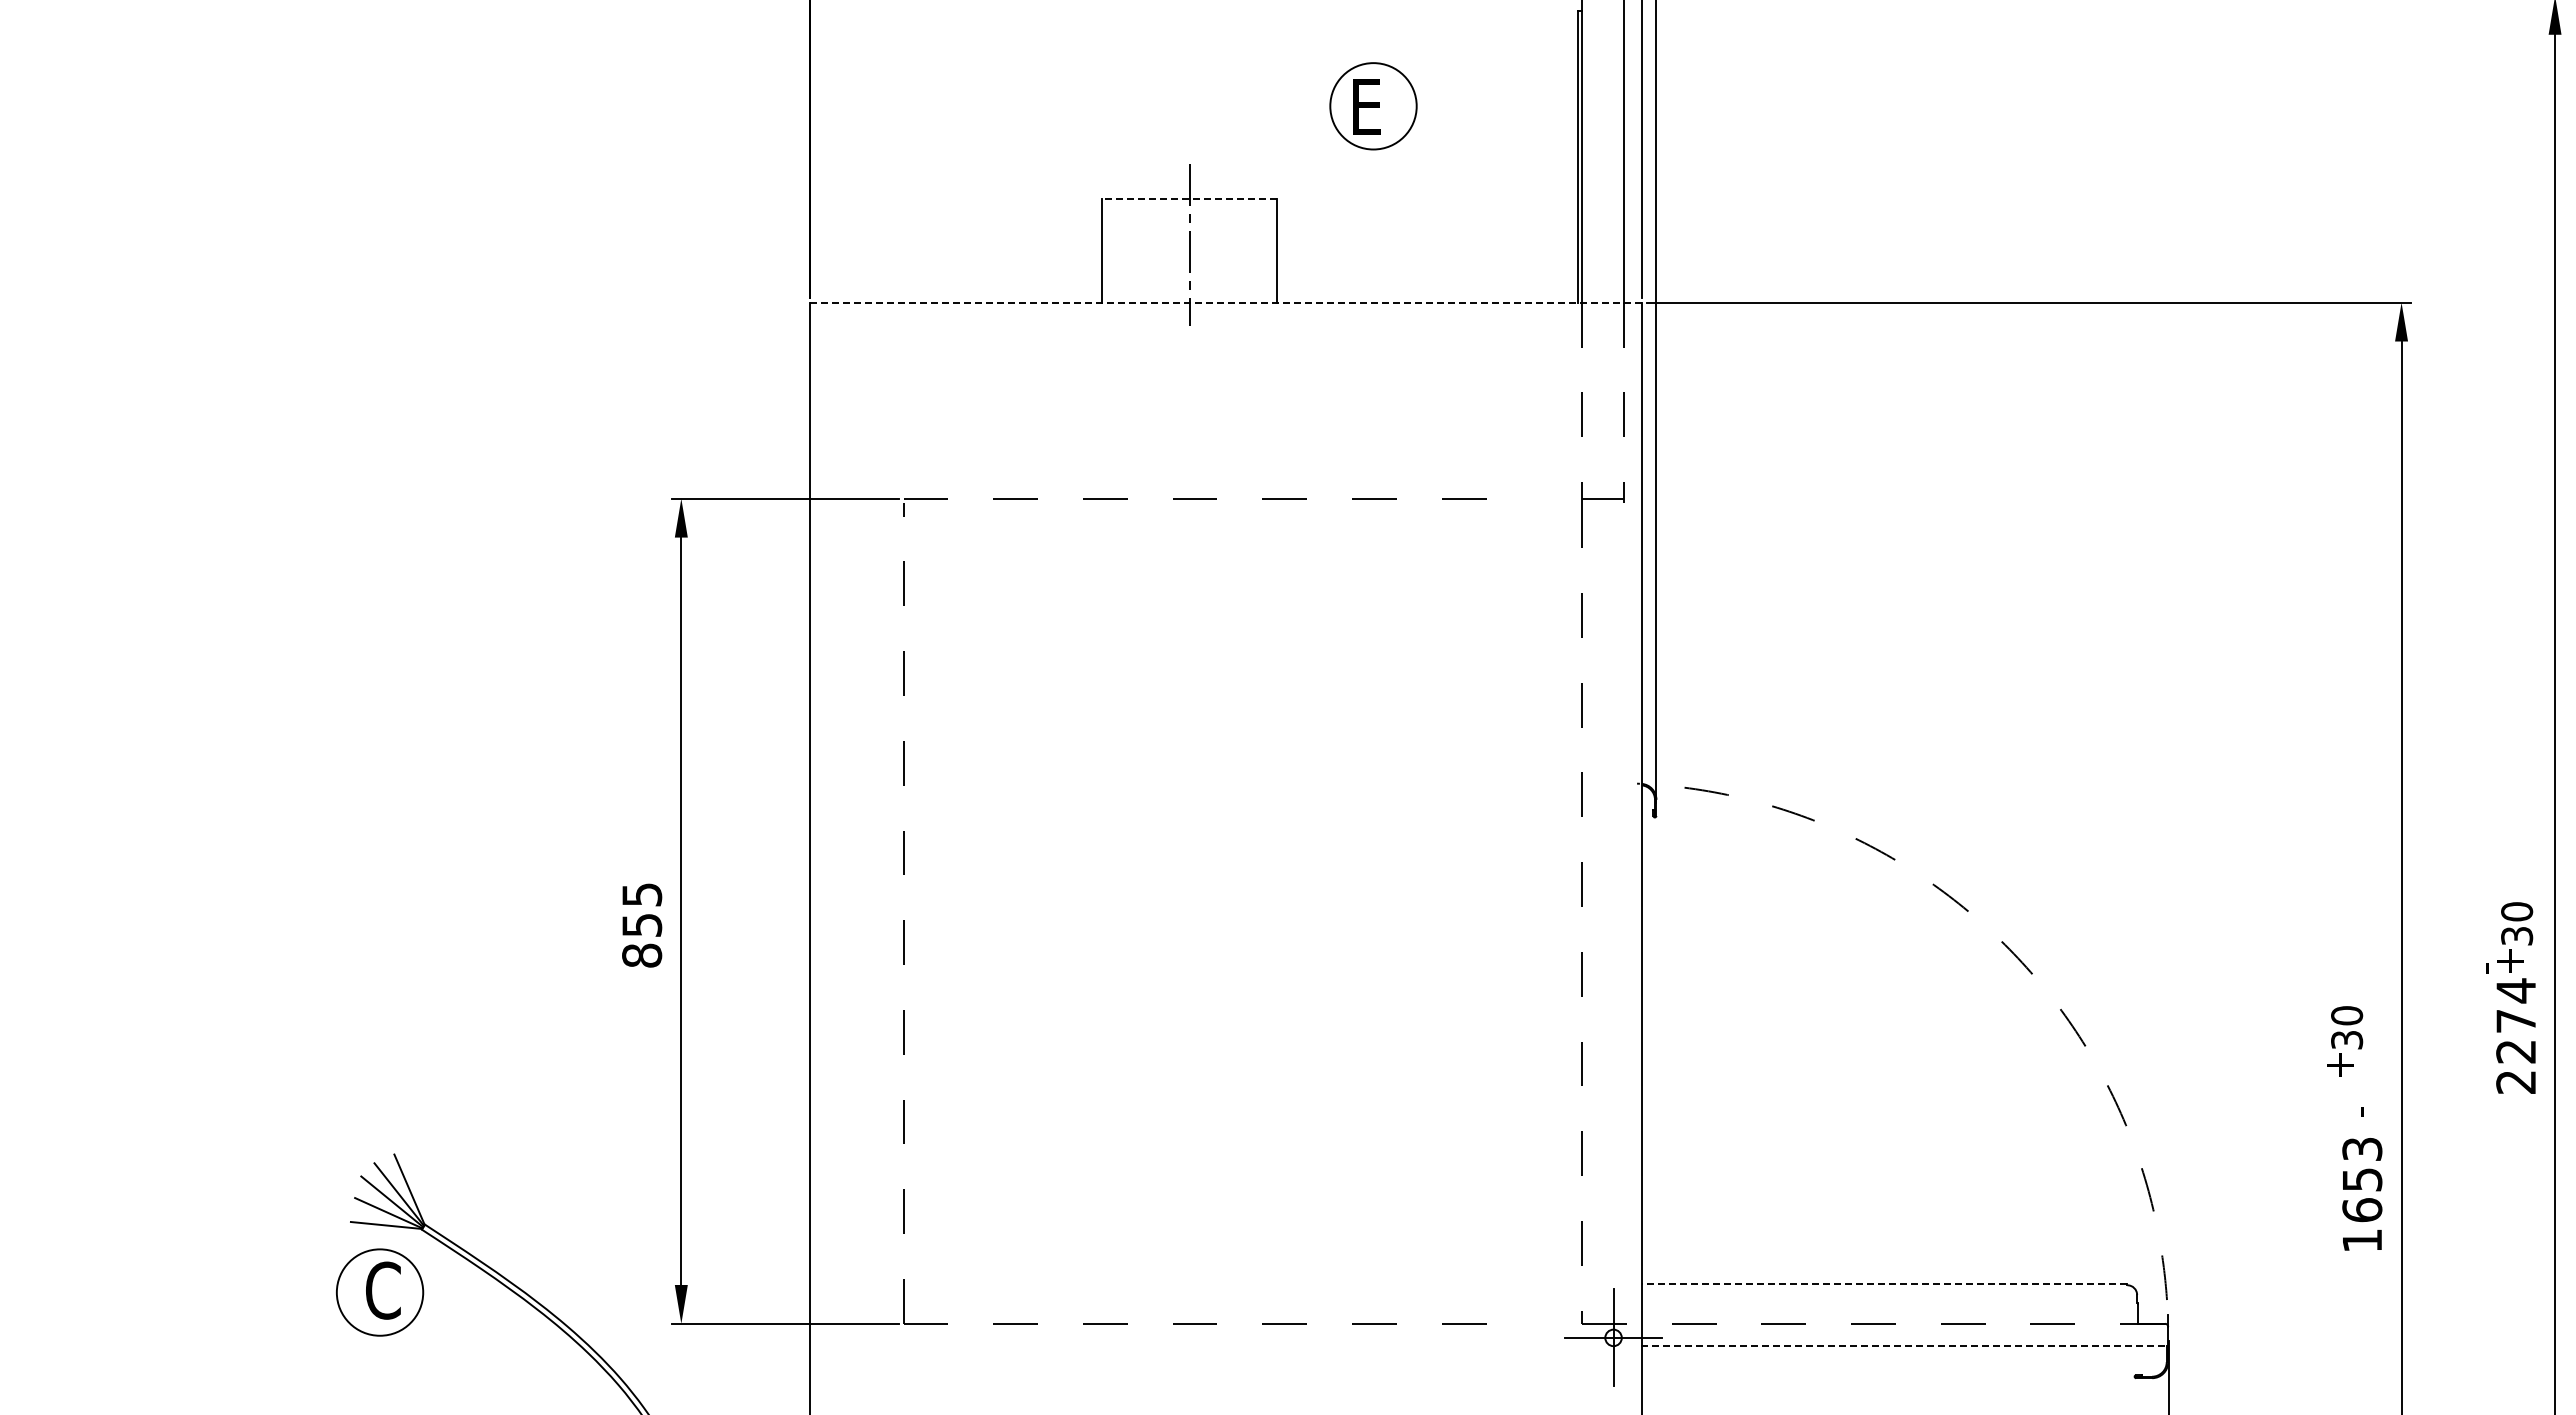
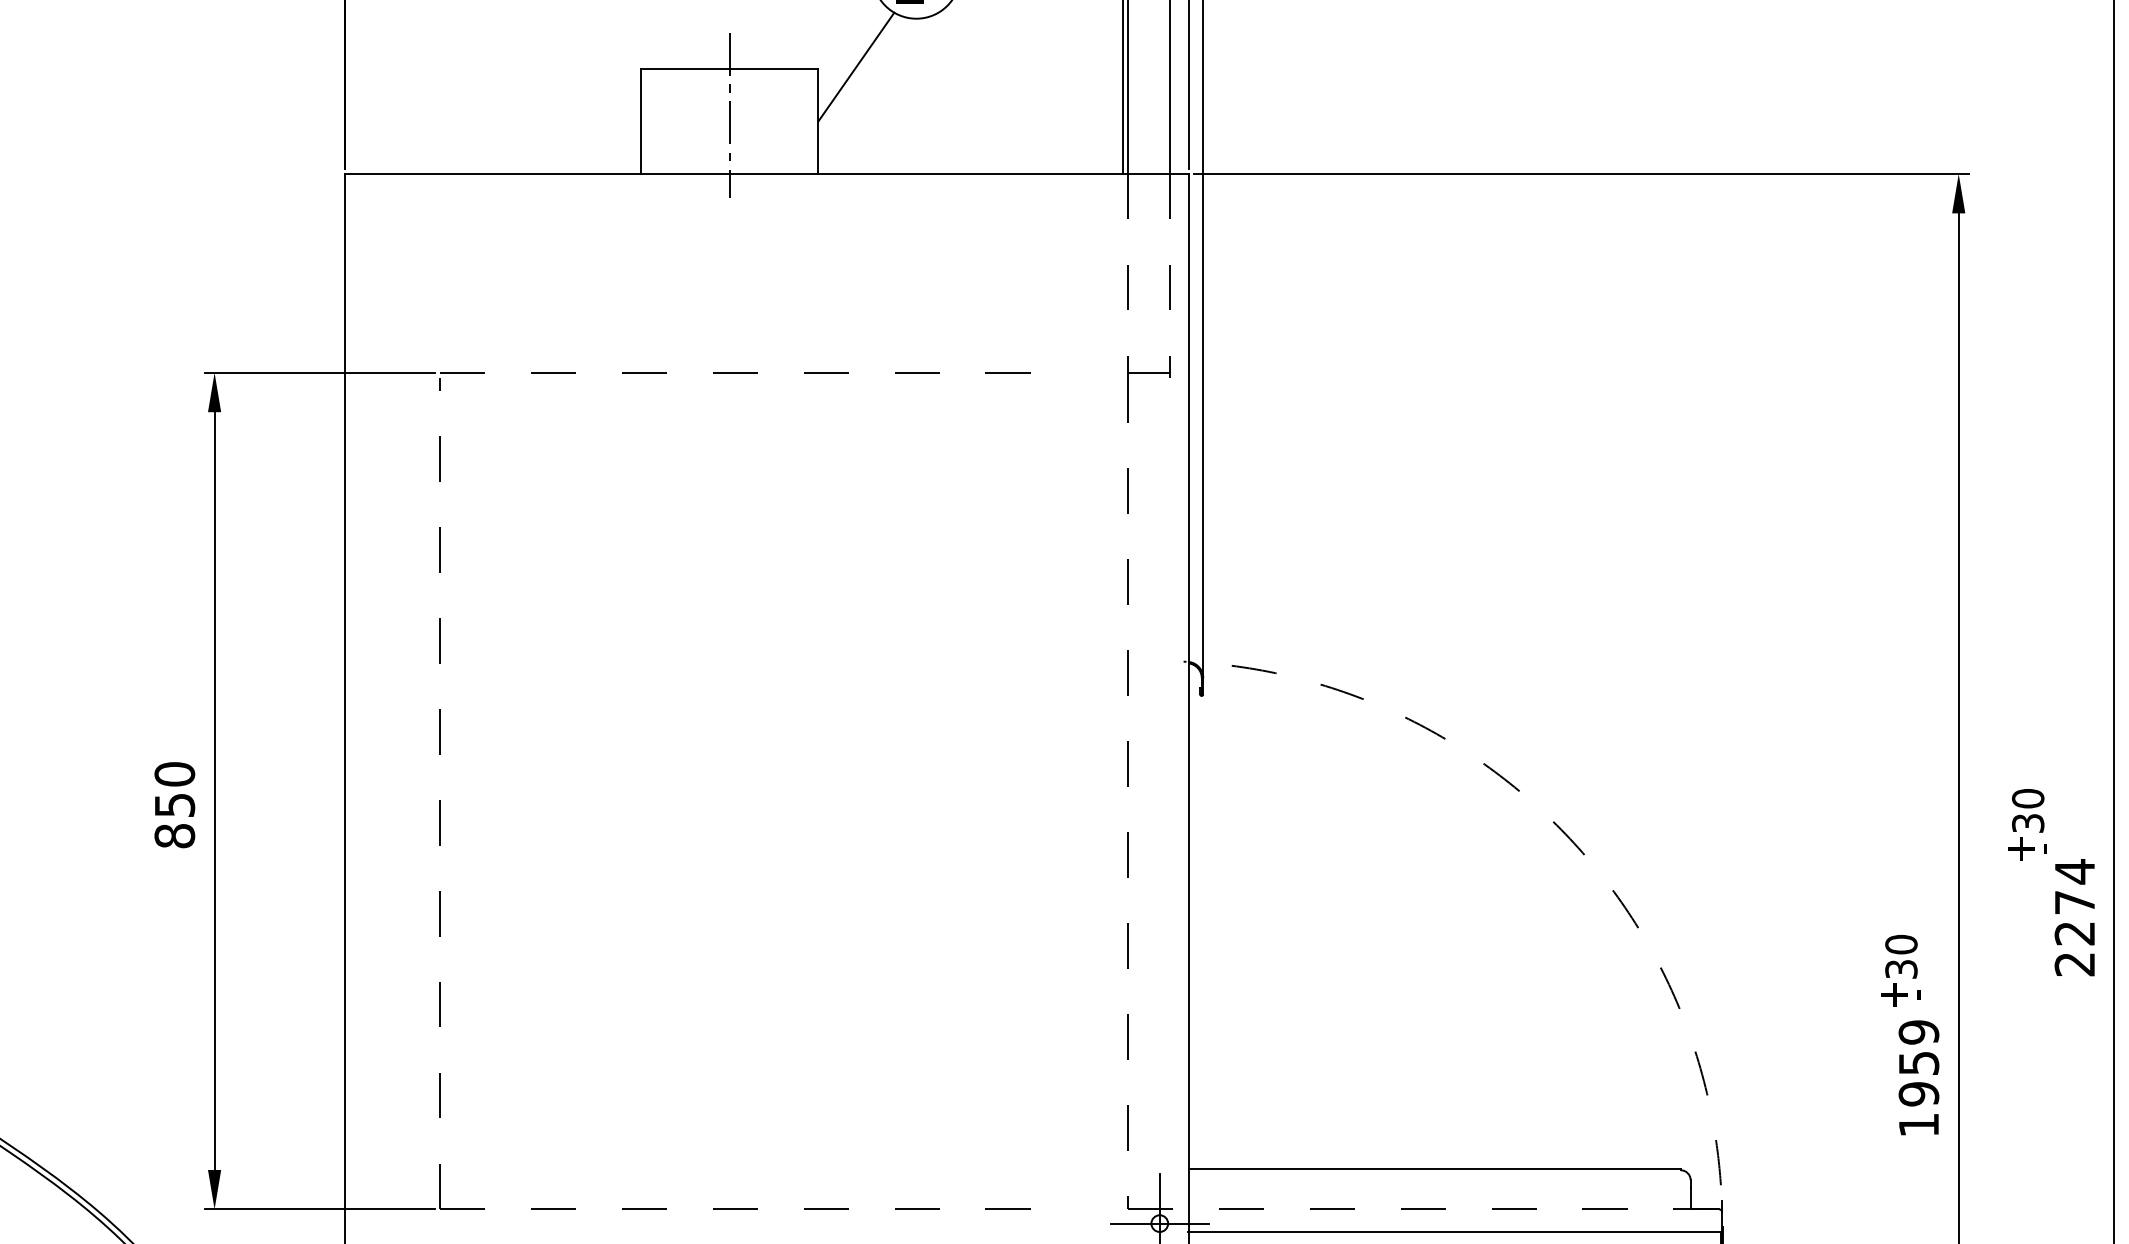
line: (1313, 196) -> (855, 66), added
line: (1189, 198) -> (729, 68), dashed -> solid
line: (1225, 302) -> (766, 173), dashed -> solid
text: (642, 894) -> (175, 774), 855 -> 850
text: (2515, 937) -> (2026, 824), moved
text: (2345, 1041) -> (1899, 970), moved
text: (2362, 1179) -> (1919, 1063), 1653 -> 1959
line: (1884, 1284) -> (1434, 1169), dashed -> solid
line: (1904, 1346) -> (1454, 1232), dashed -> solid

